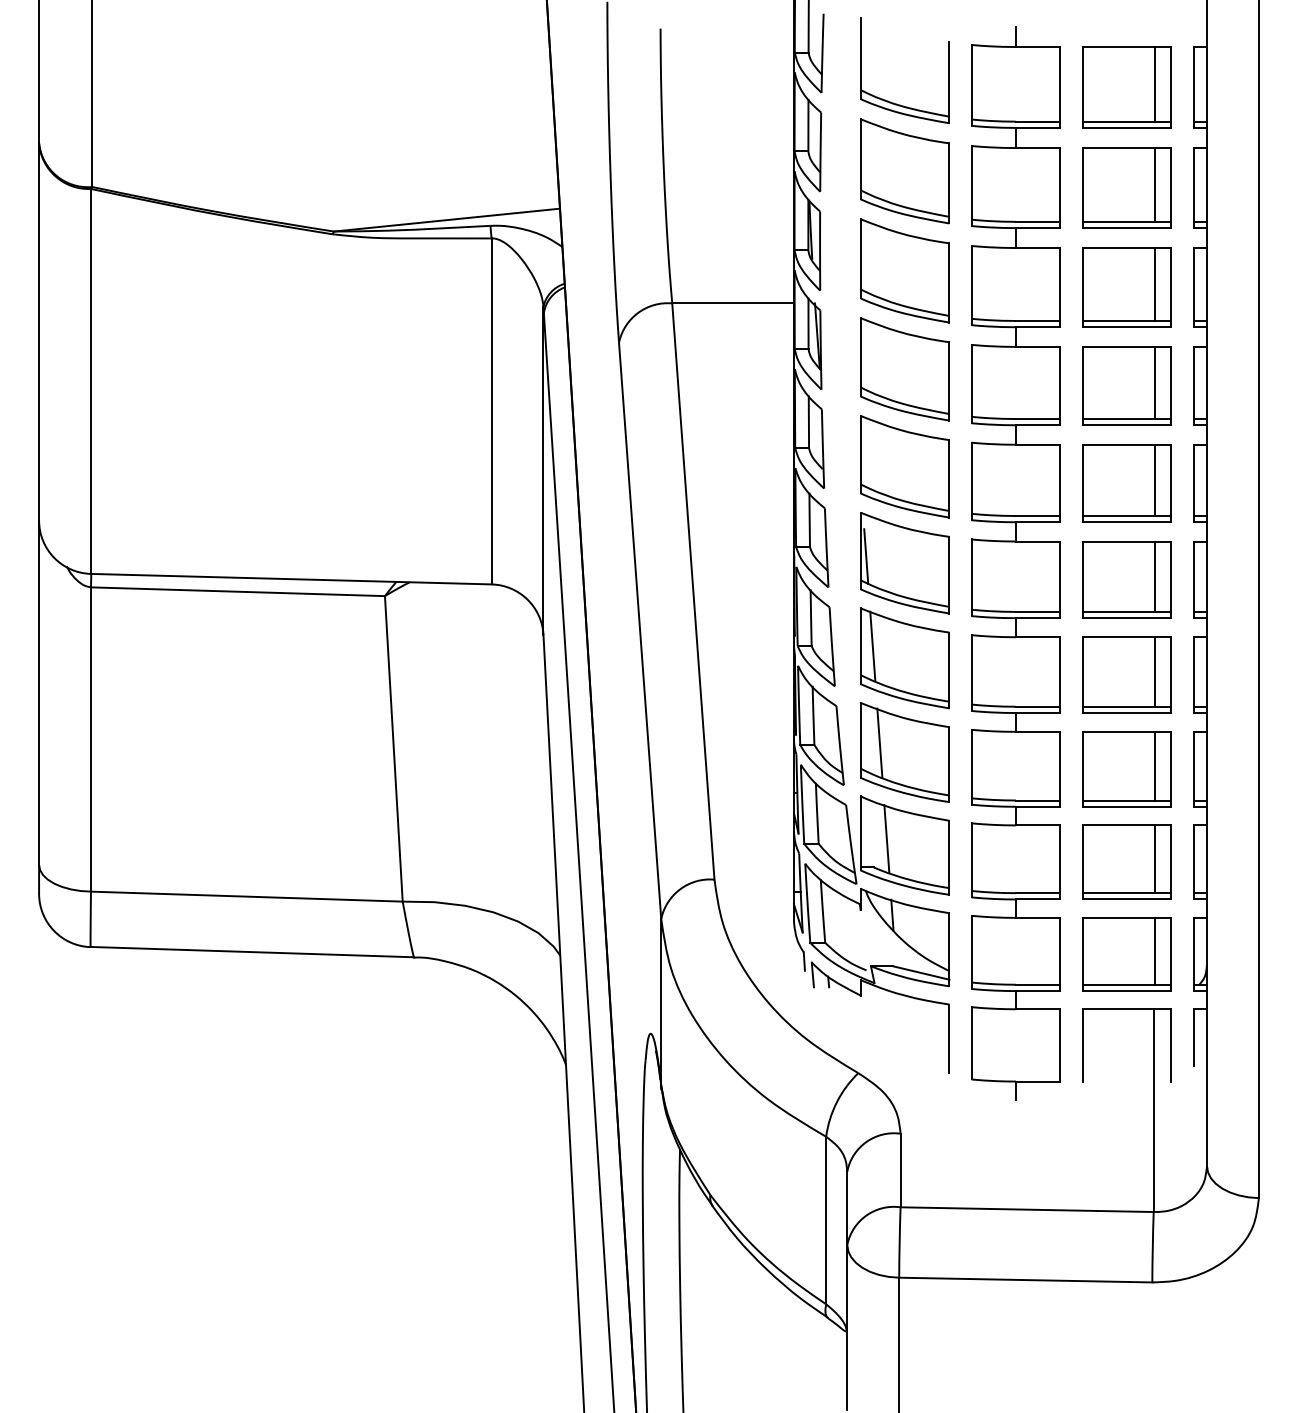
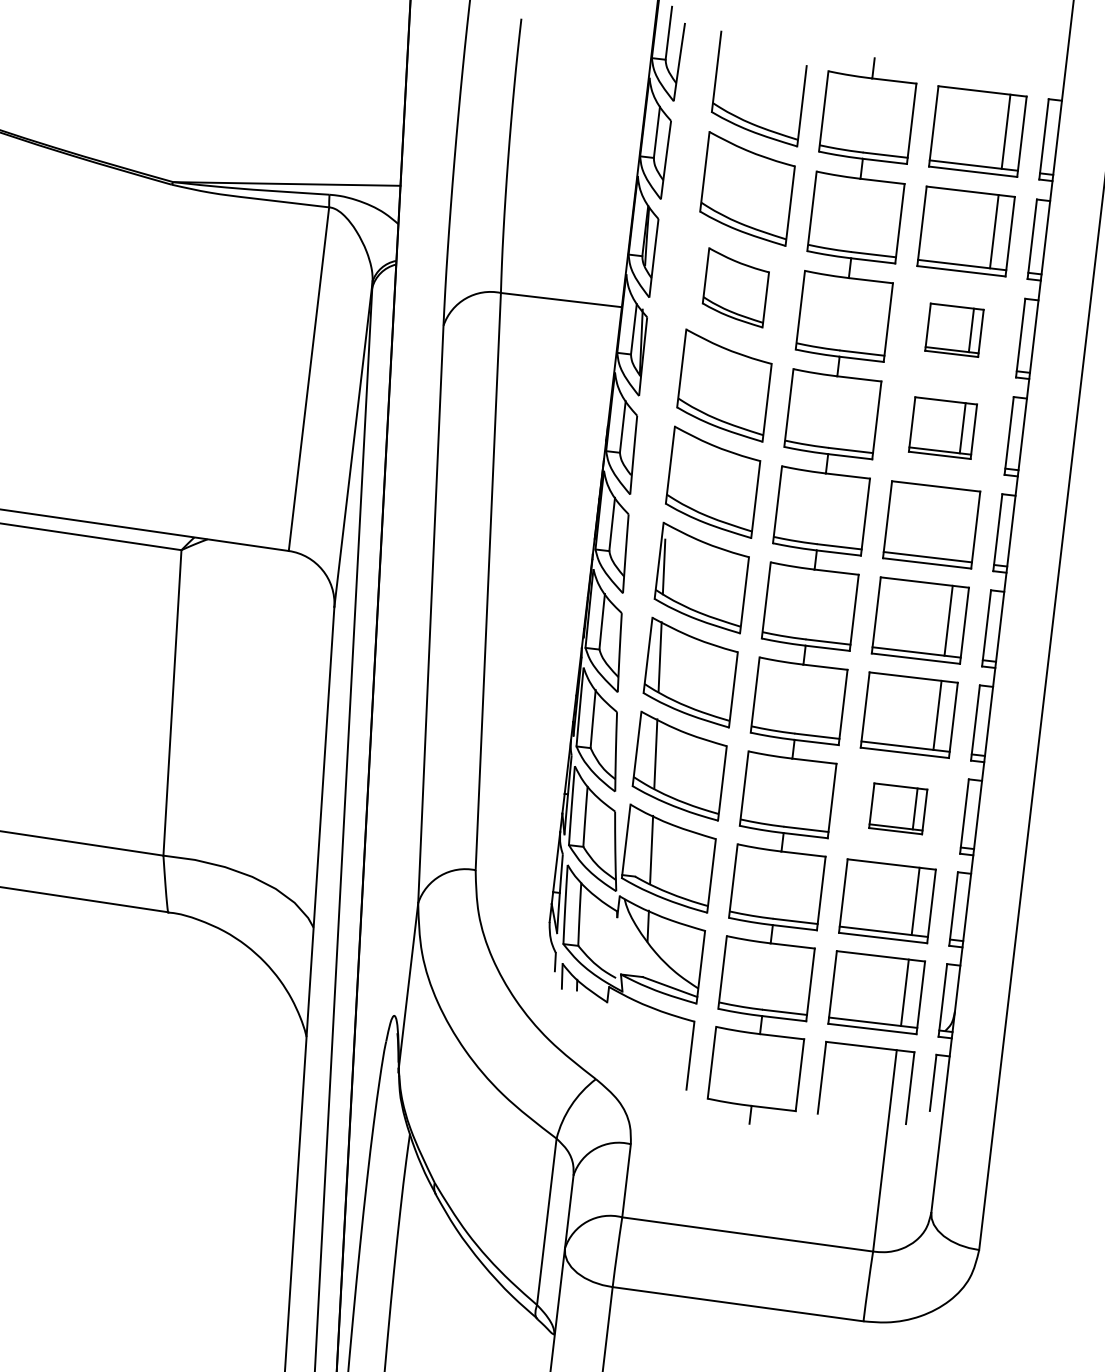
part: (904, 270) -> (735, 287), size x0.7
part: (1126, 287) -> (953, 330), size x0.6
part: (1126, 385) -> (942, 427), size x0.7
line: (1155, 480) -> (960, 525), removed
part: (1126, 769) -> (897, 808), size x0.6

